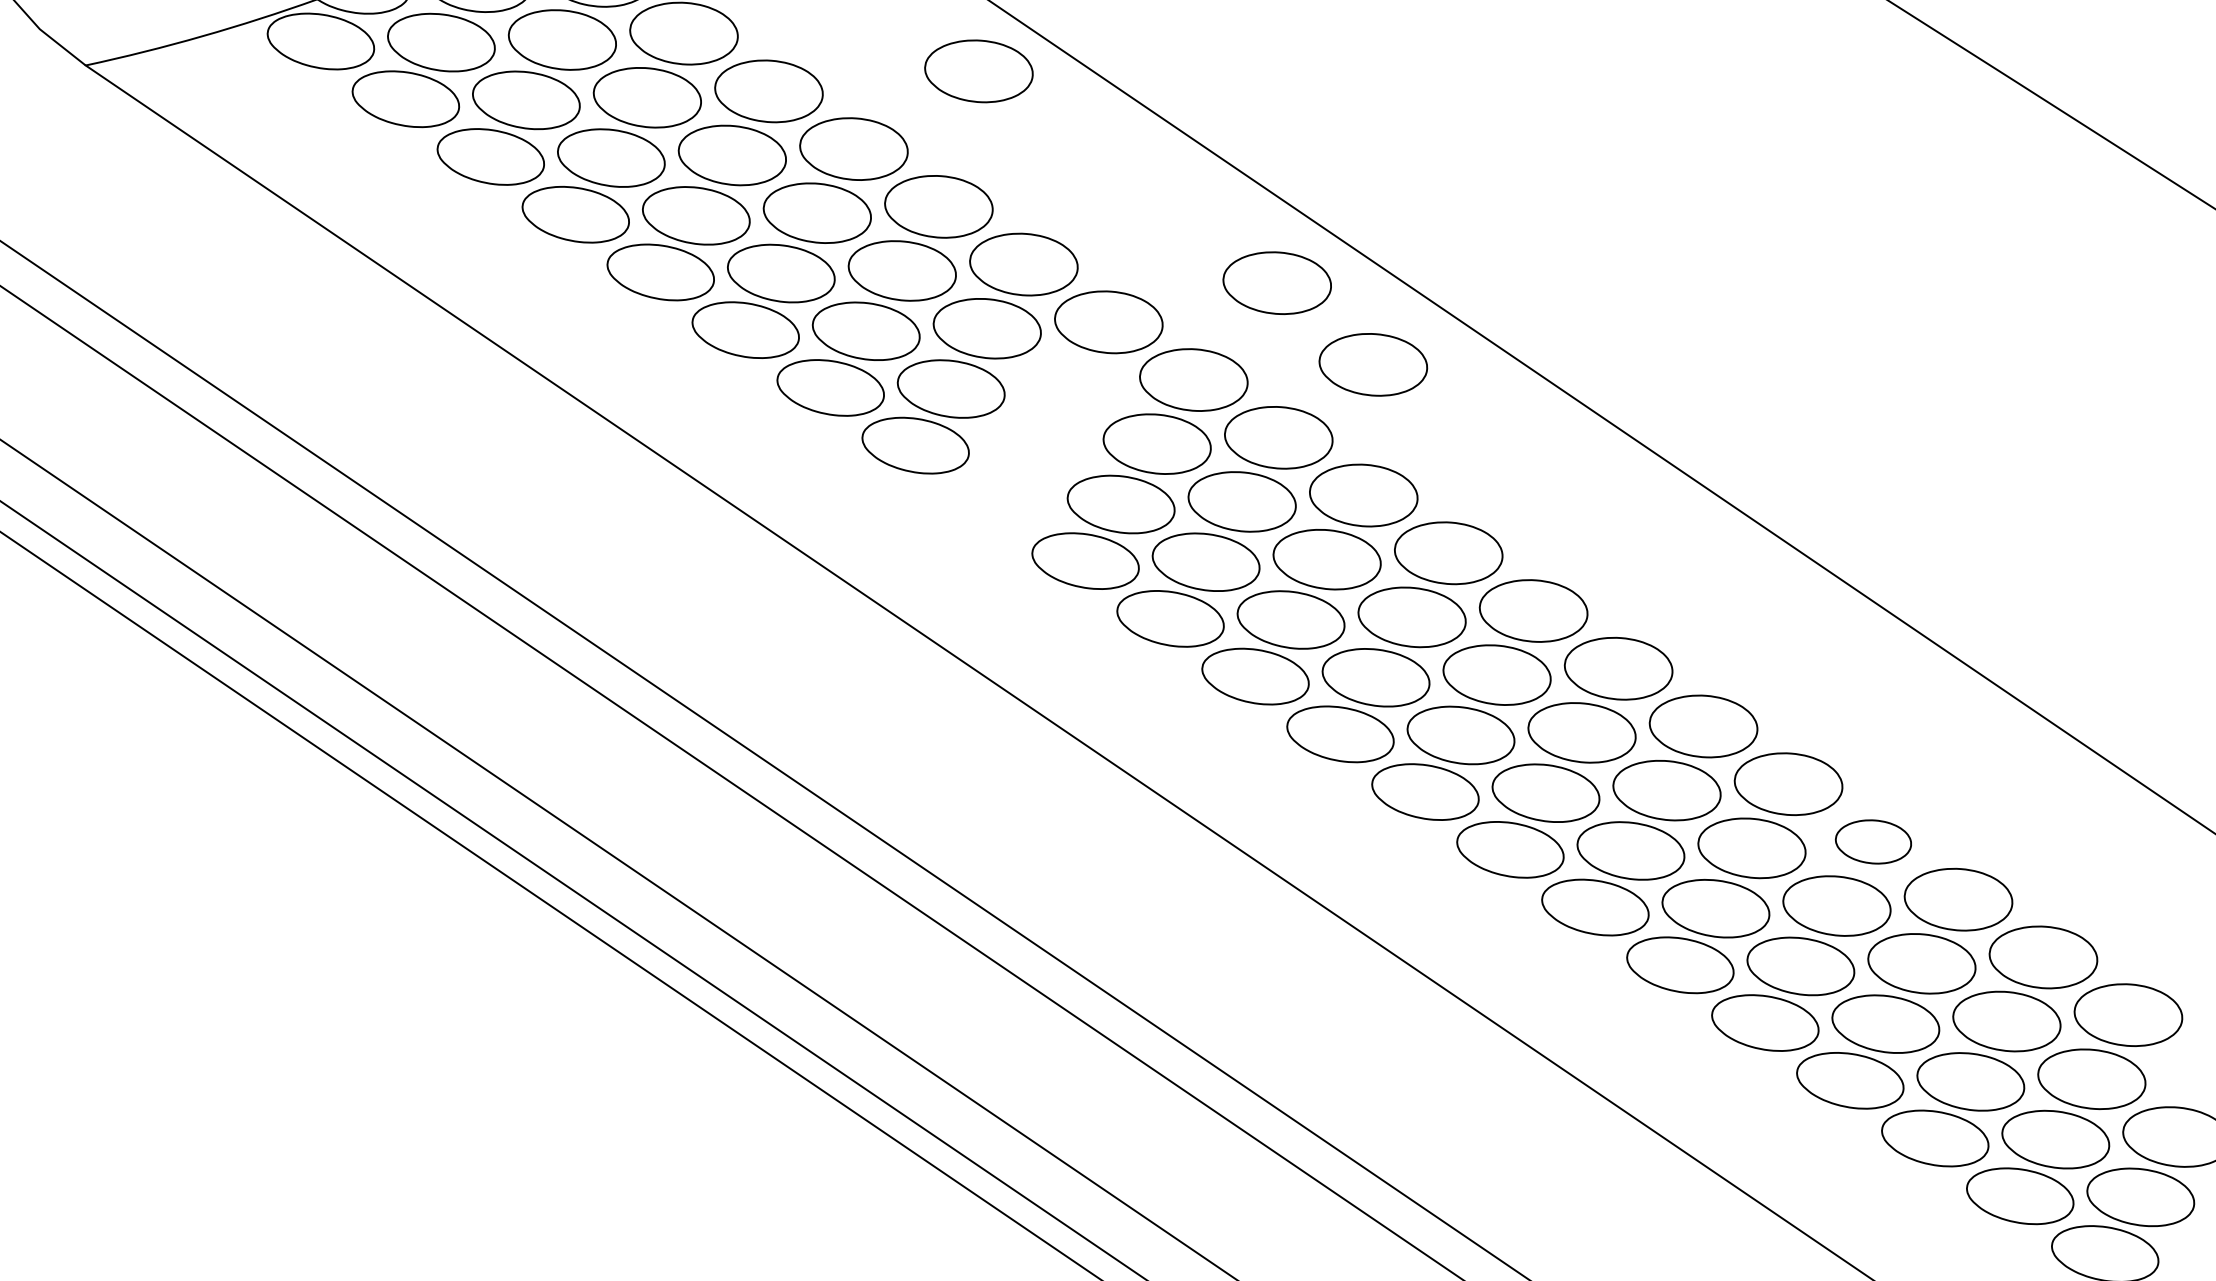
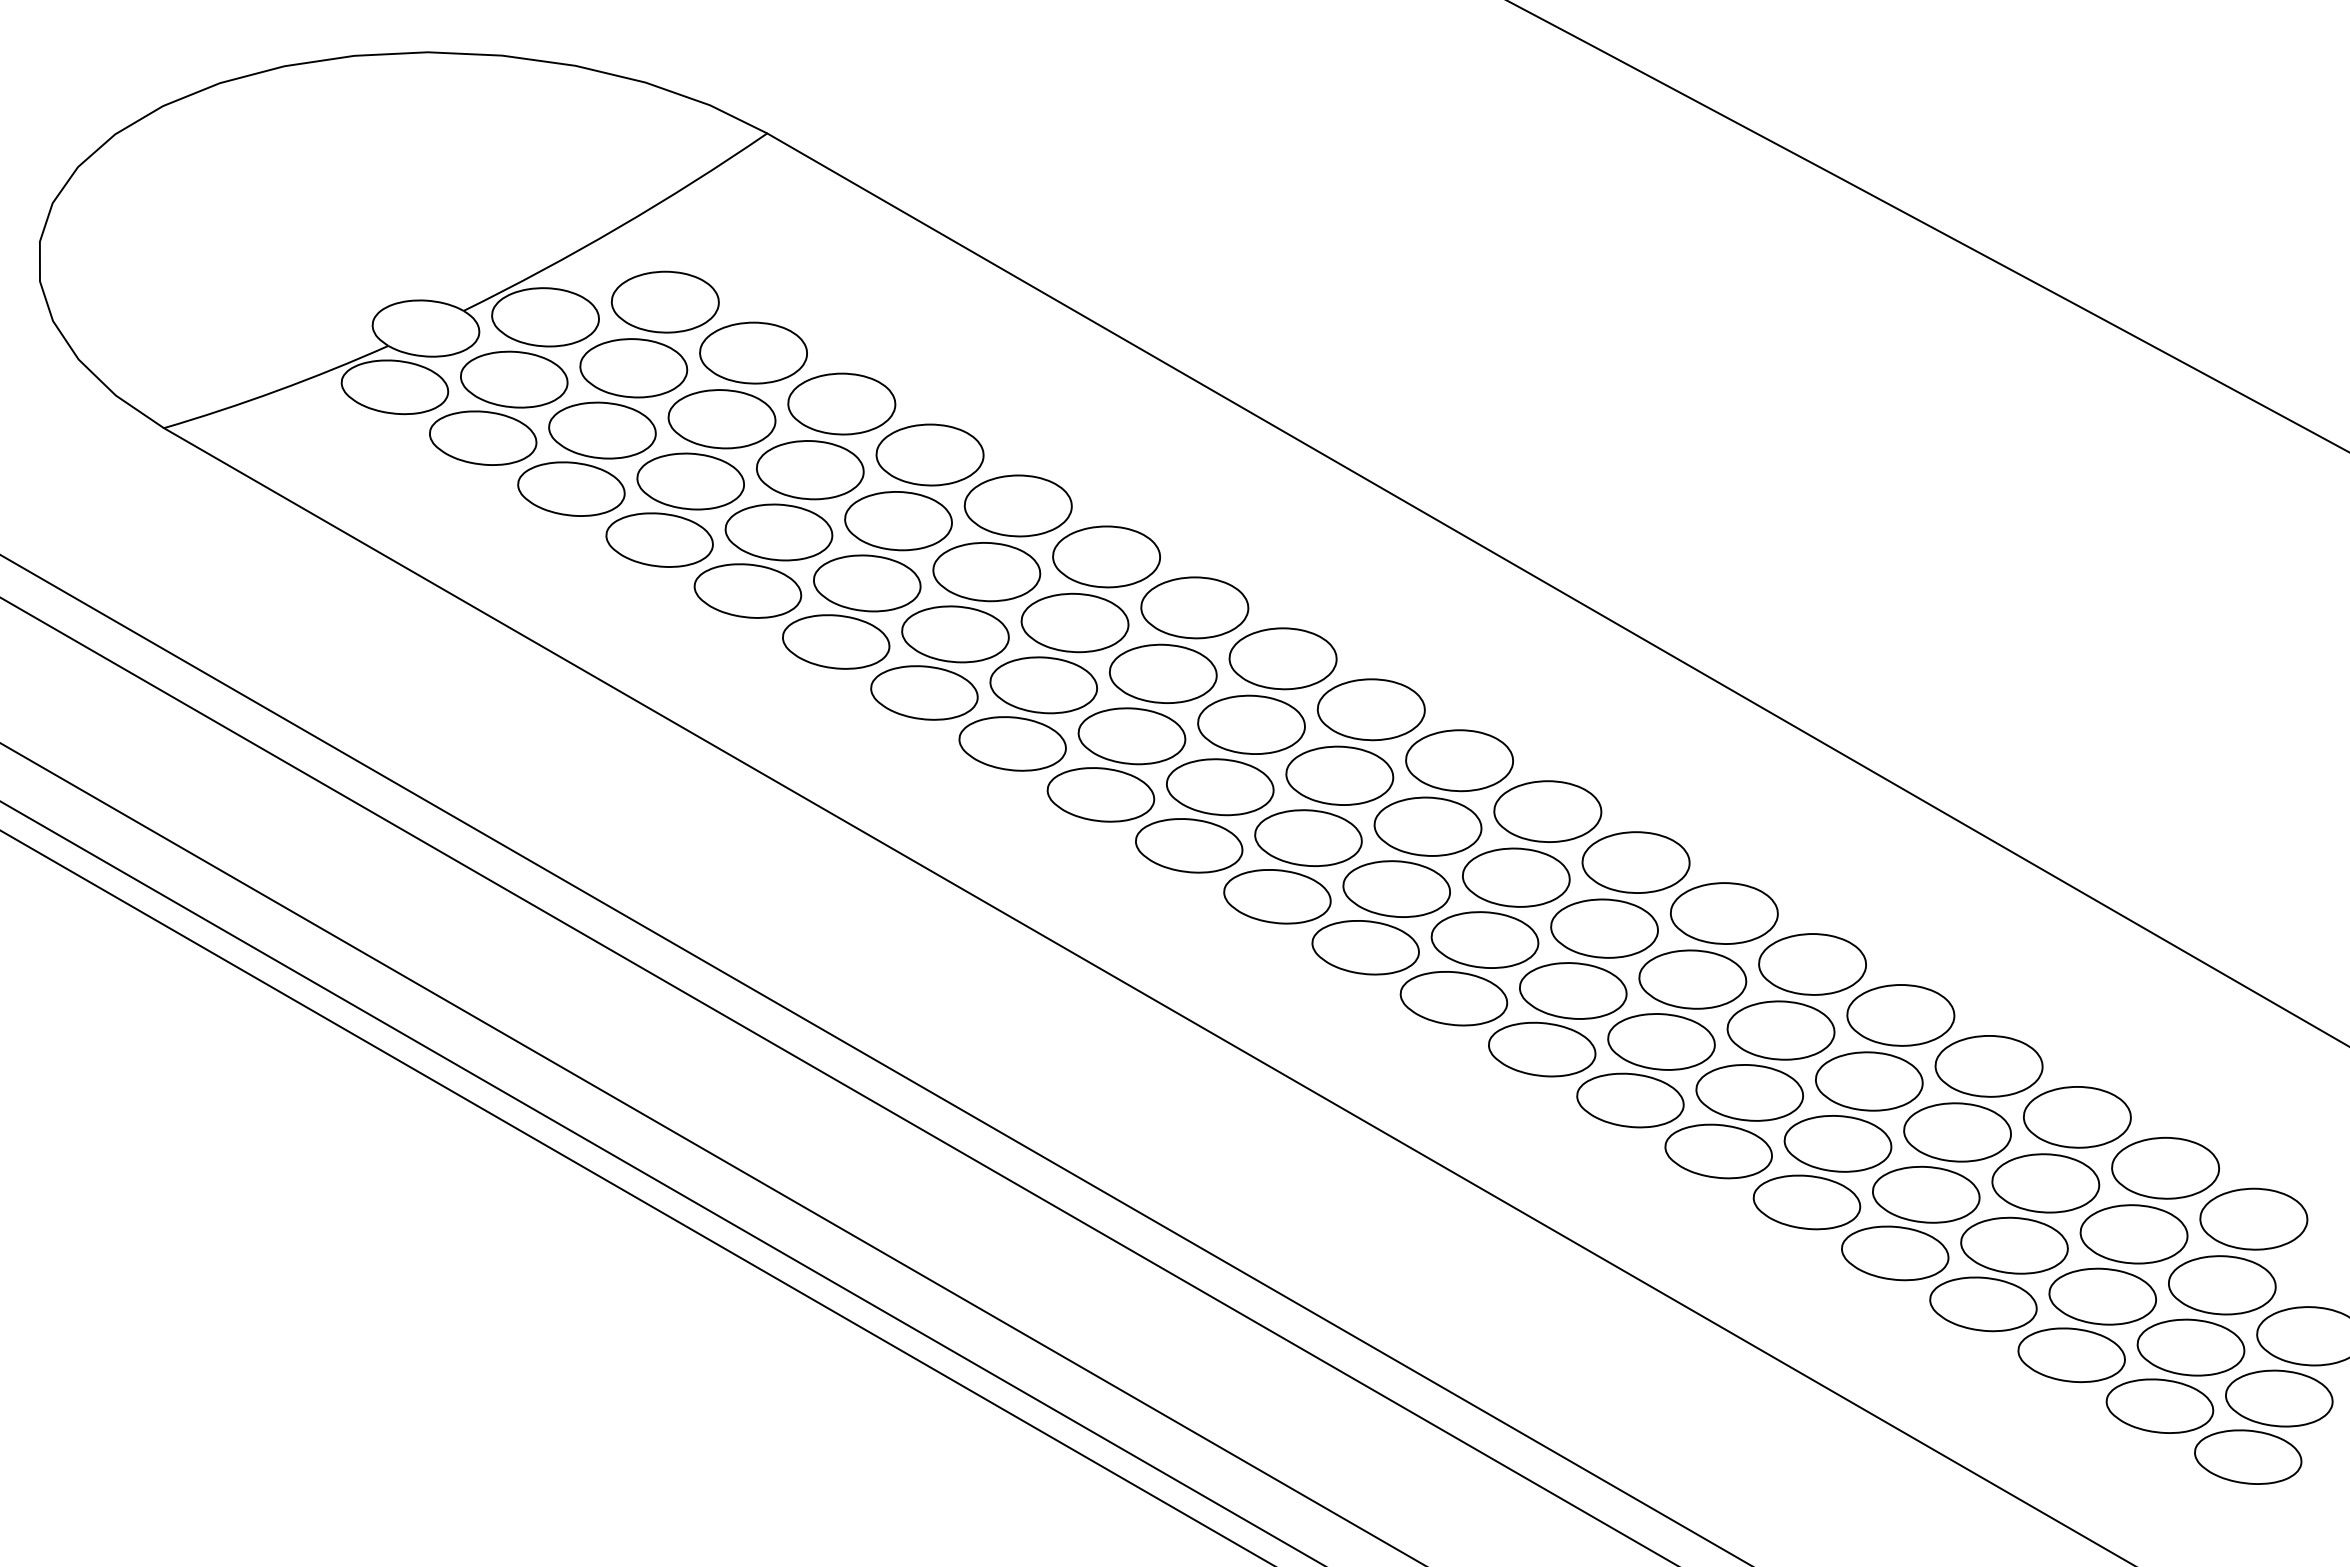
part: (978, 70) -> (1047, 368), removed
part: (1277, 282) -> (1358, 556), removed
part: (1373, 364) -> (1459, 630), removed
part: (1035, 442) -> (1131, 732), added
part: (1872, 841) -> (1988, 1066), size x1.43

